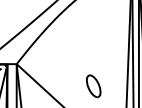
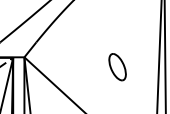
part: (93, 86) -> (117, 67), moved

